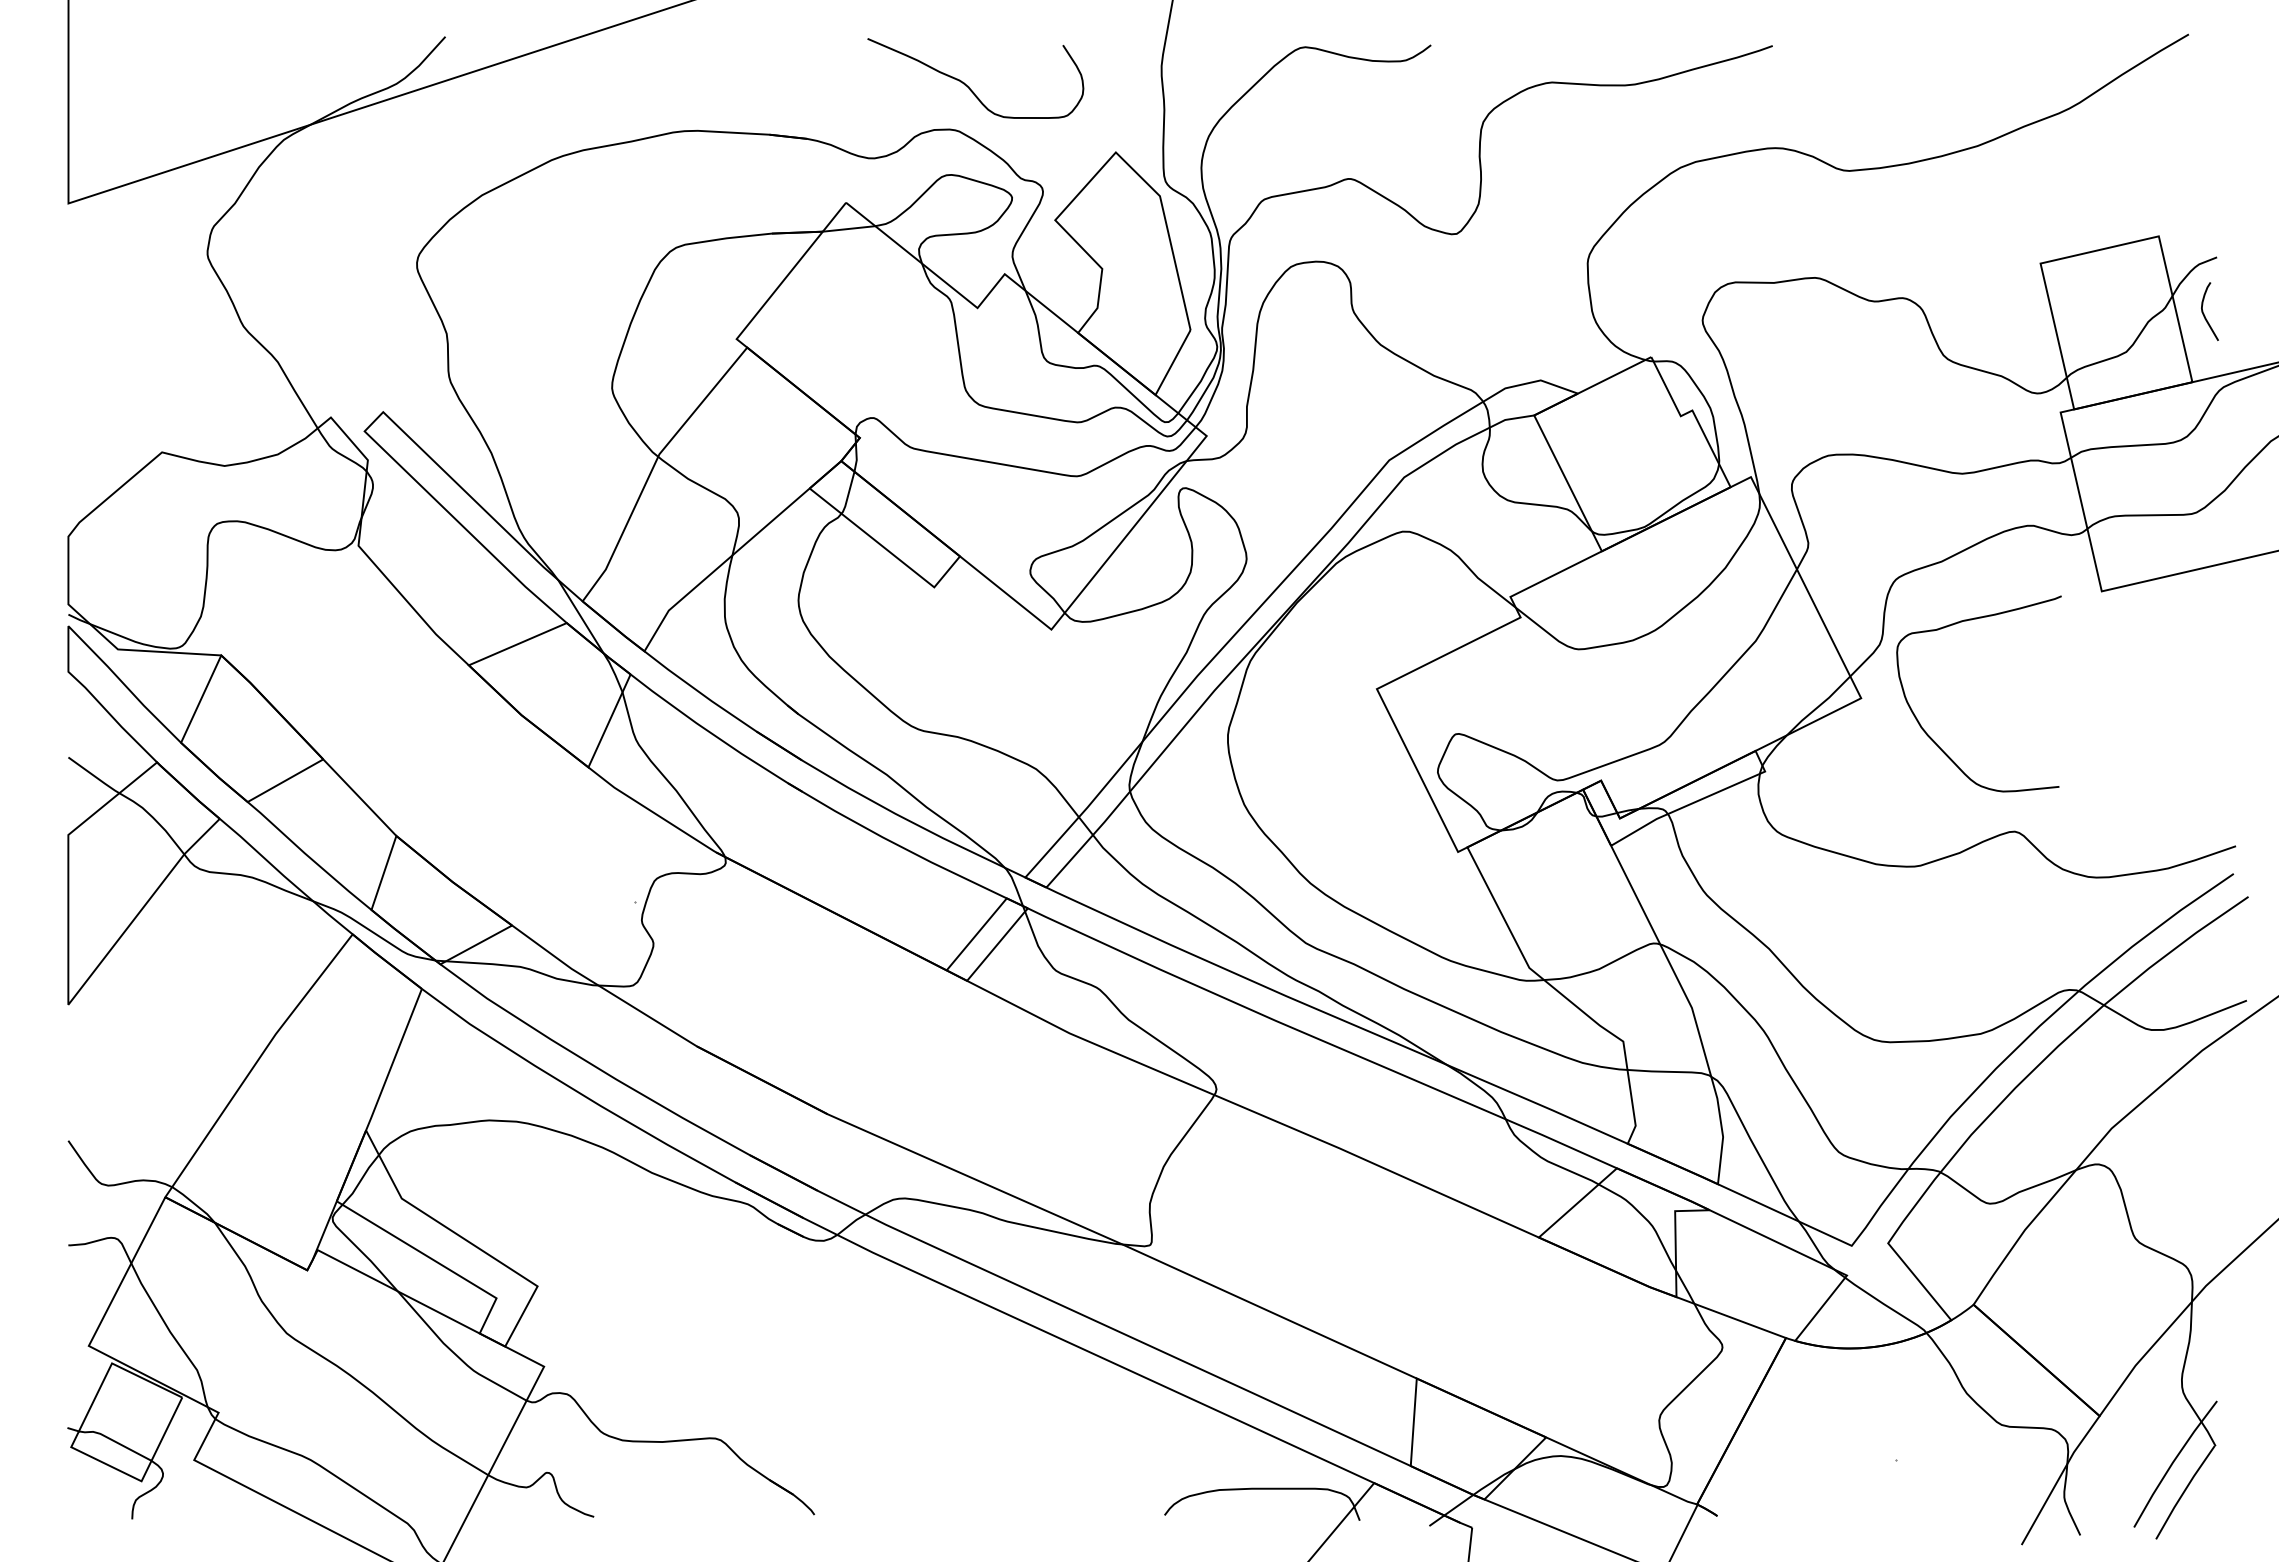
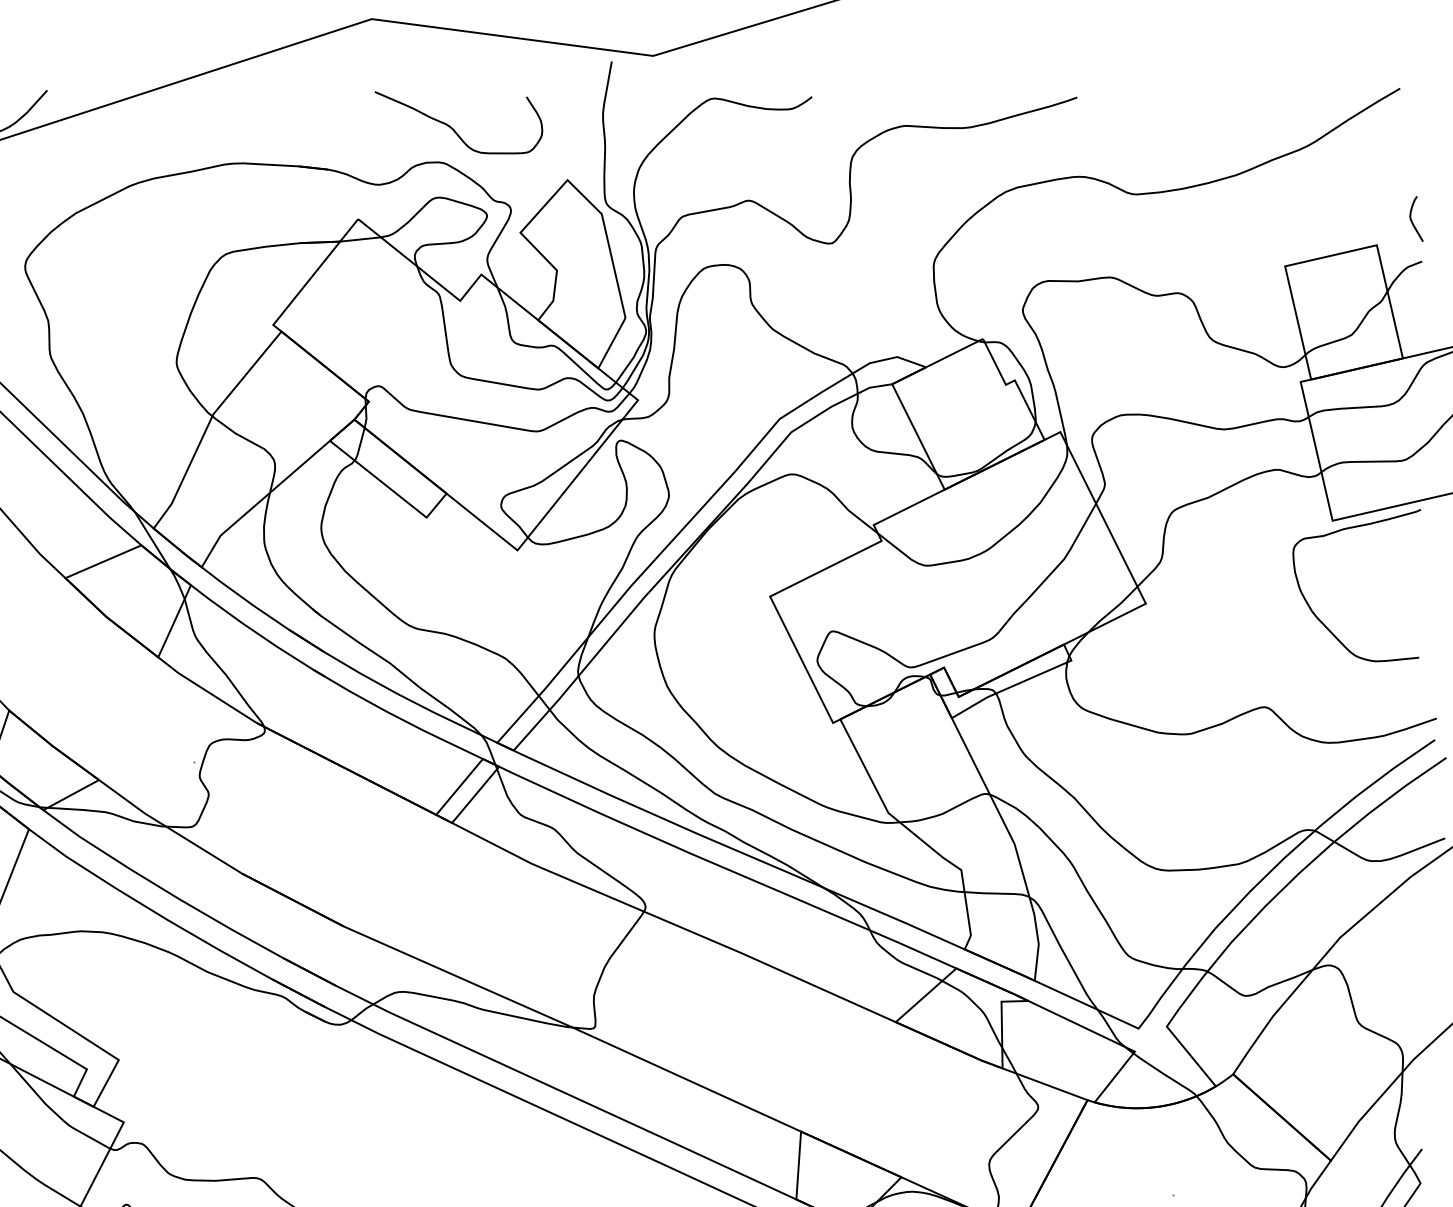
curve: (2204, 313) -> (1412, 220), moved
curve: (1932, 738) -> (1320, 620), moved

